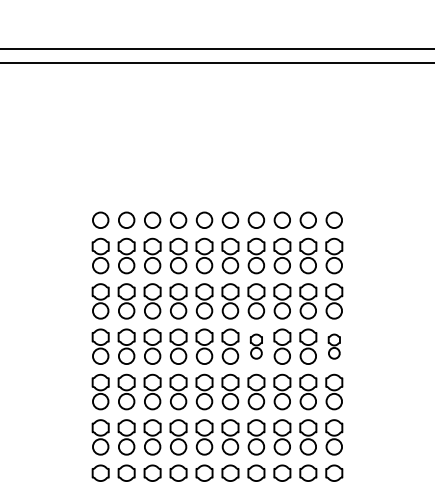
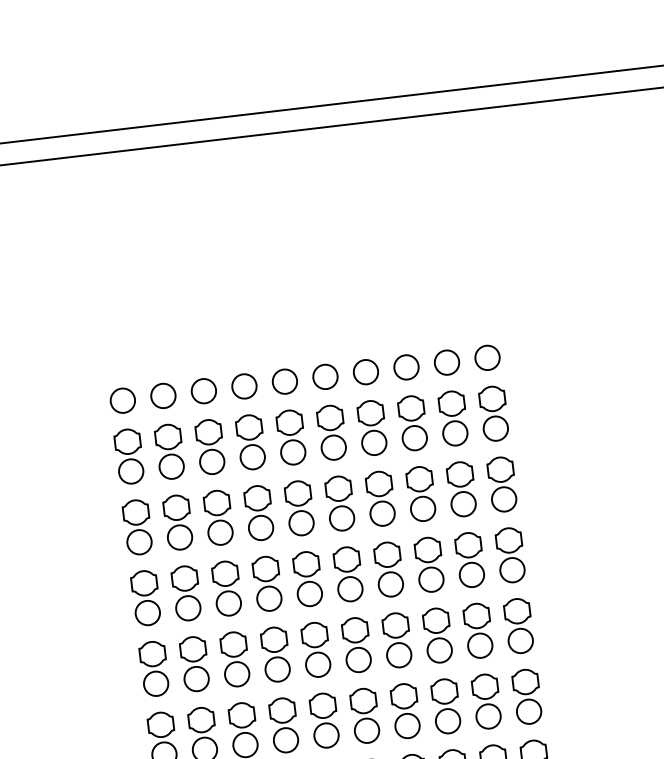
part: (256, 346) -> (389, 569), size x1.43
part: (334, 346) -> (511, 554), size x1.43

